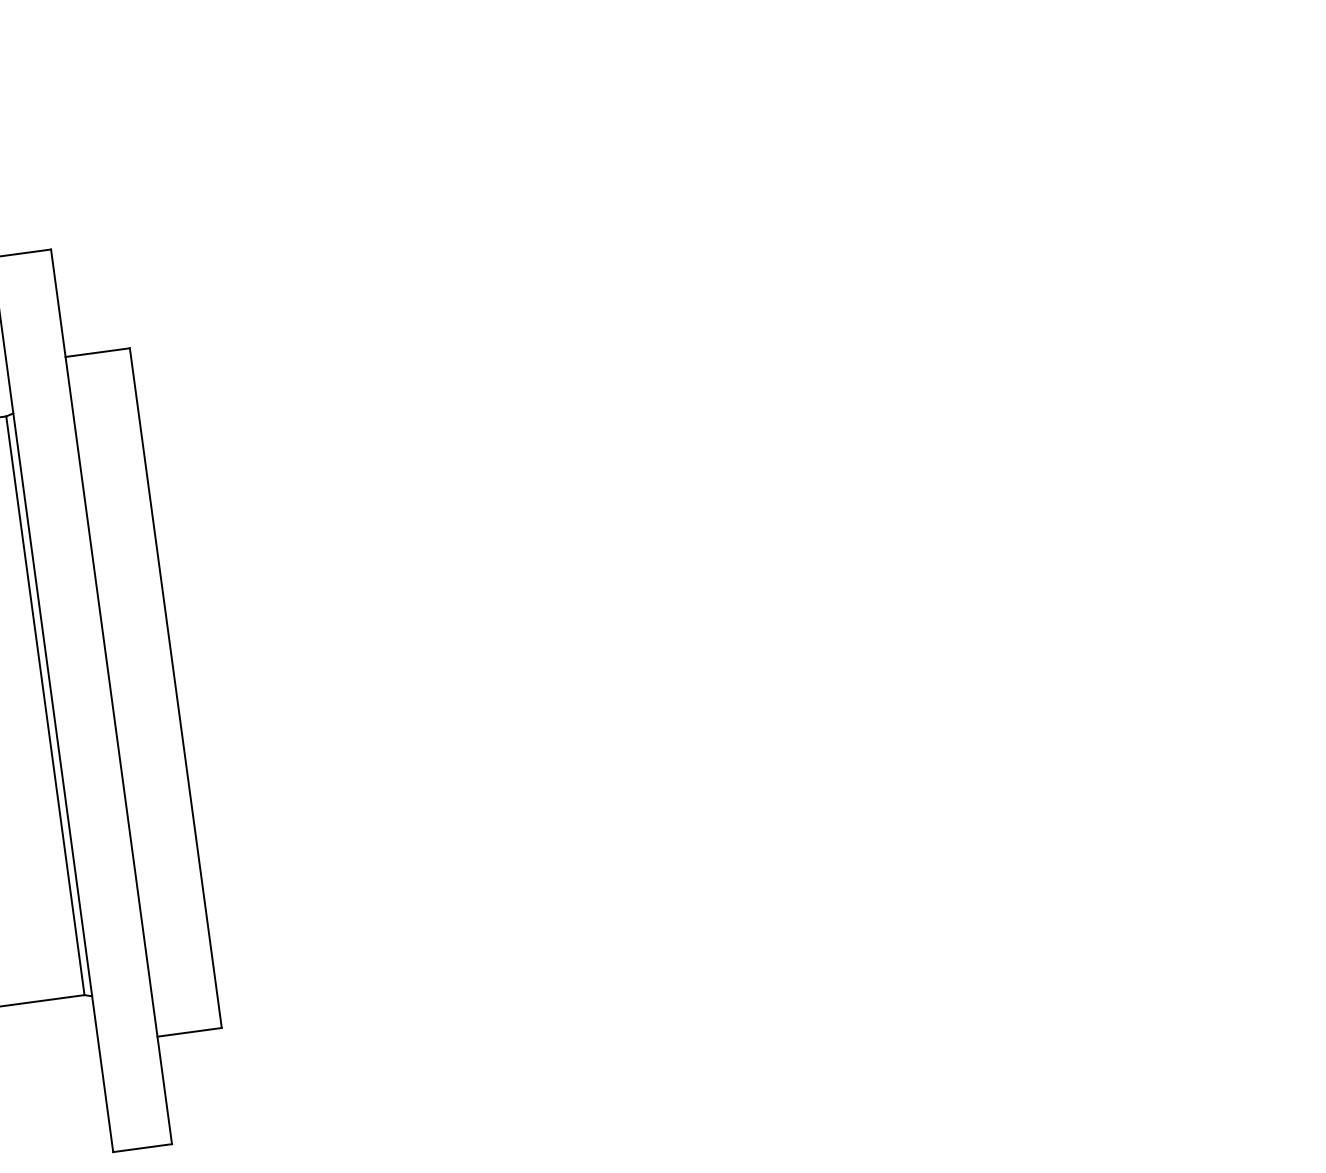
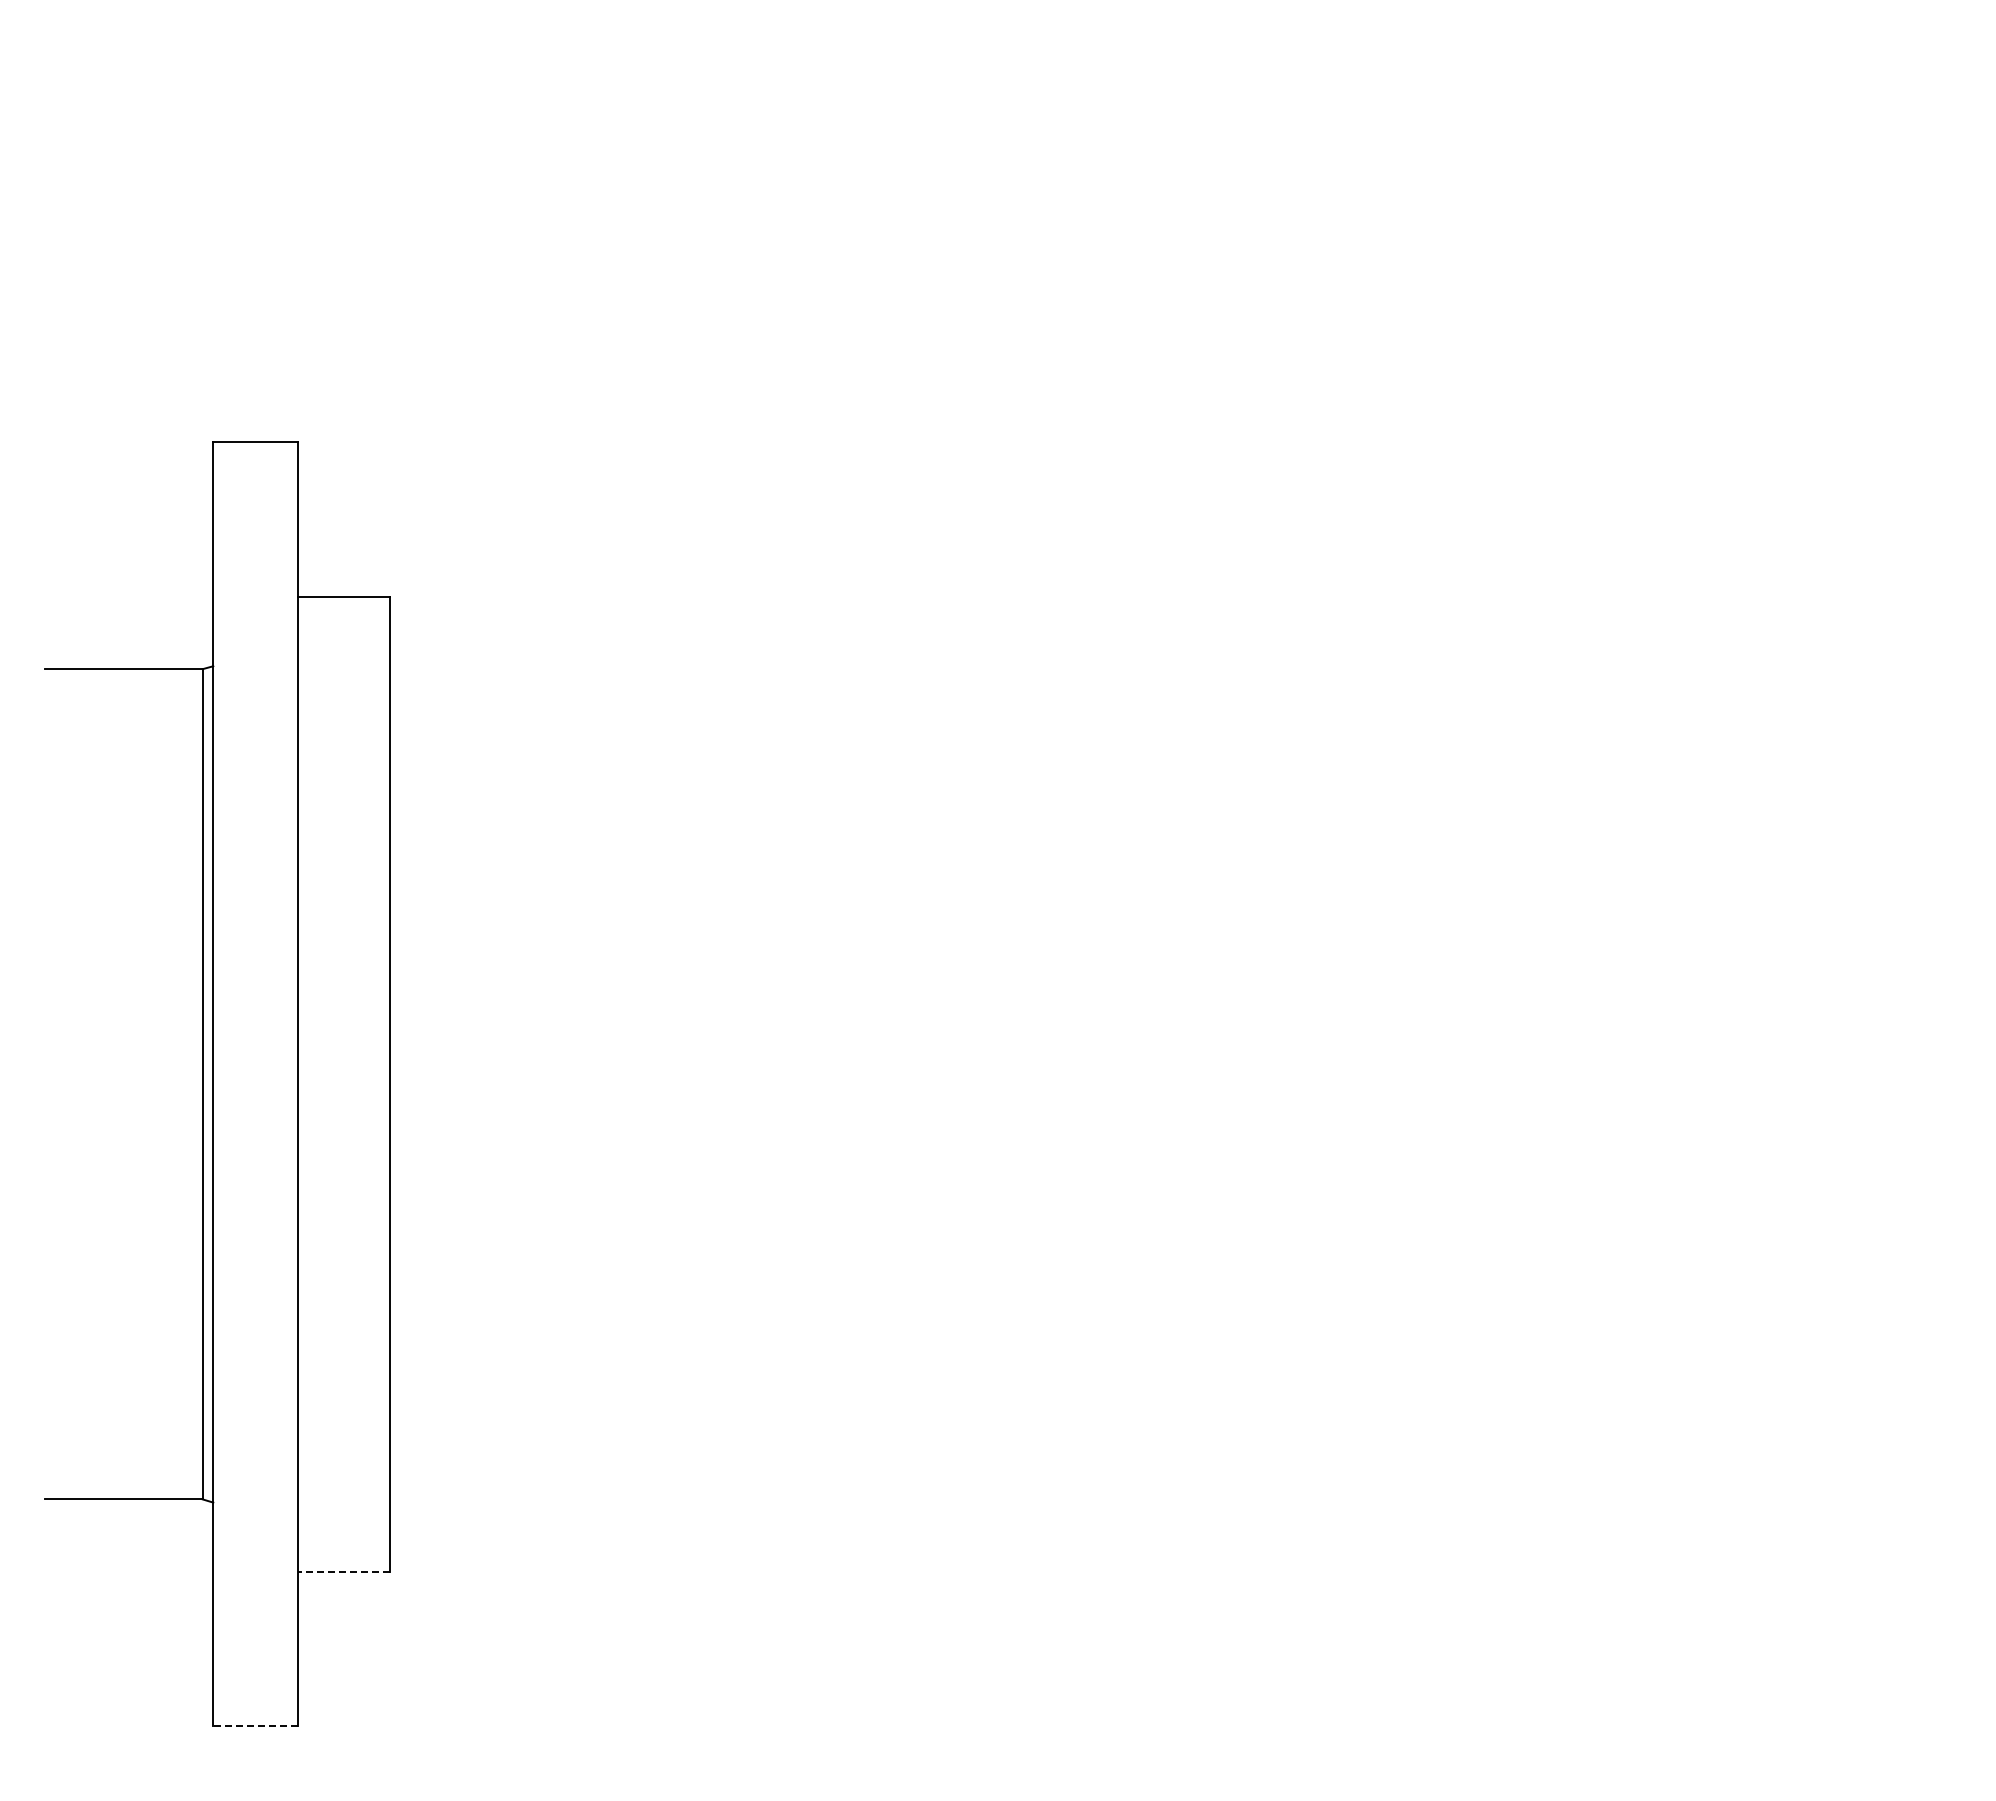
line: (189, 1032) -> (343, 1571), solid -> dashed
line: (141, 1148) -> (254, 1726), solid -> dashed

